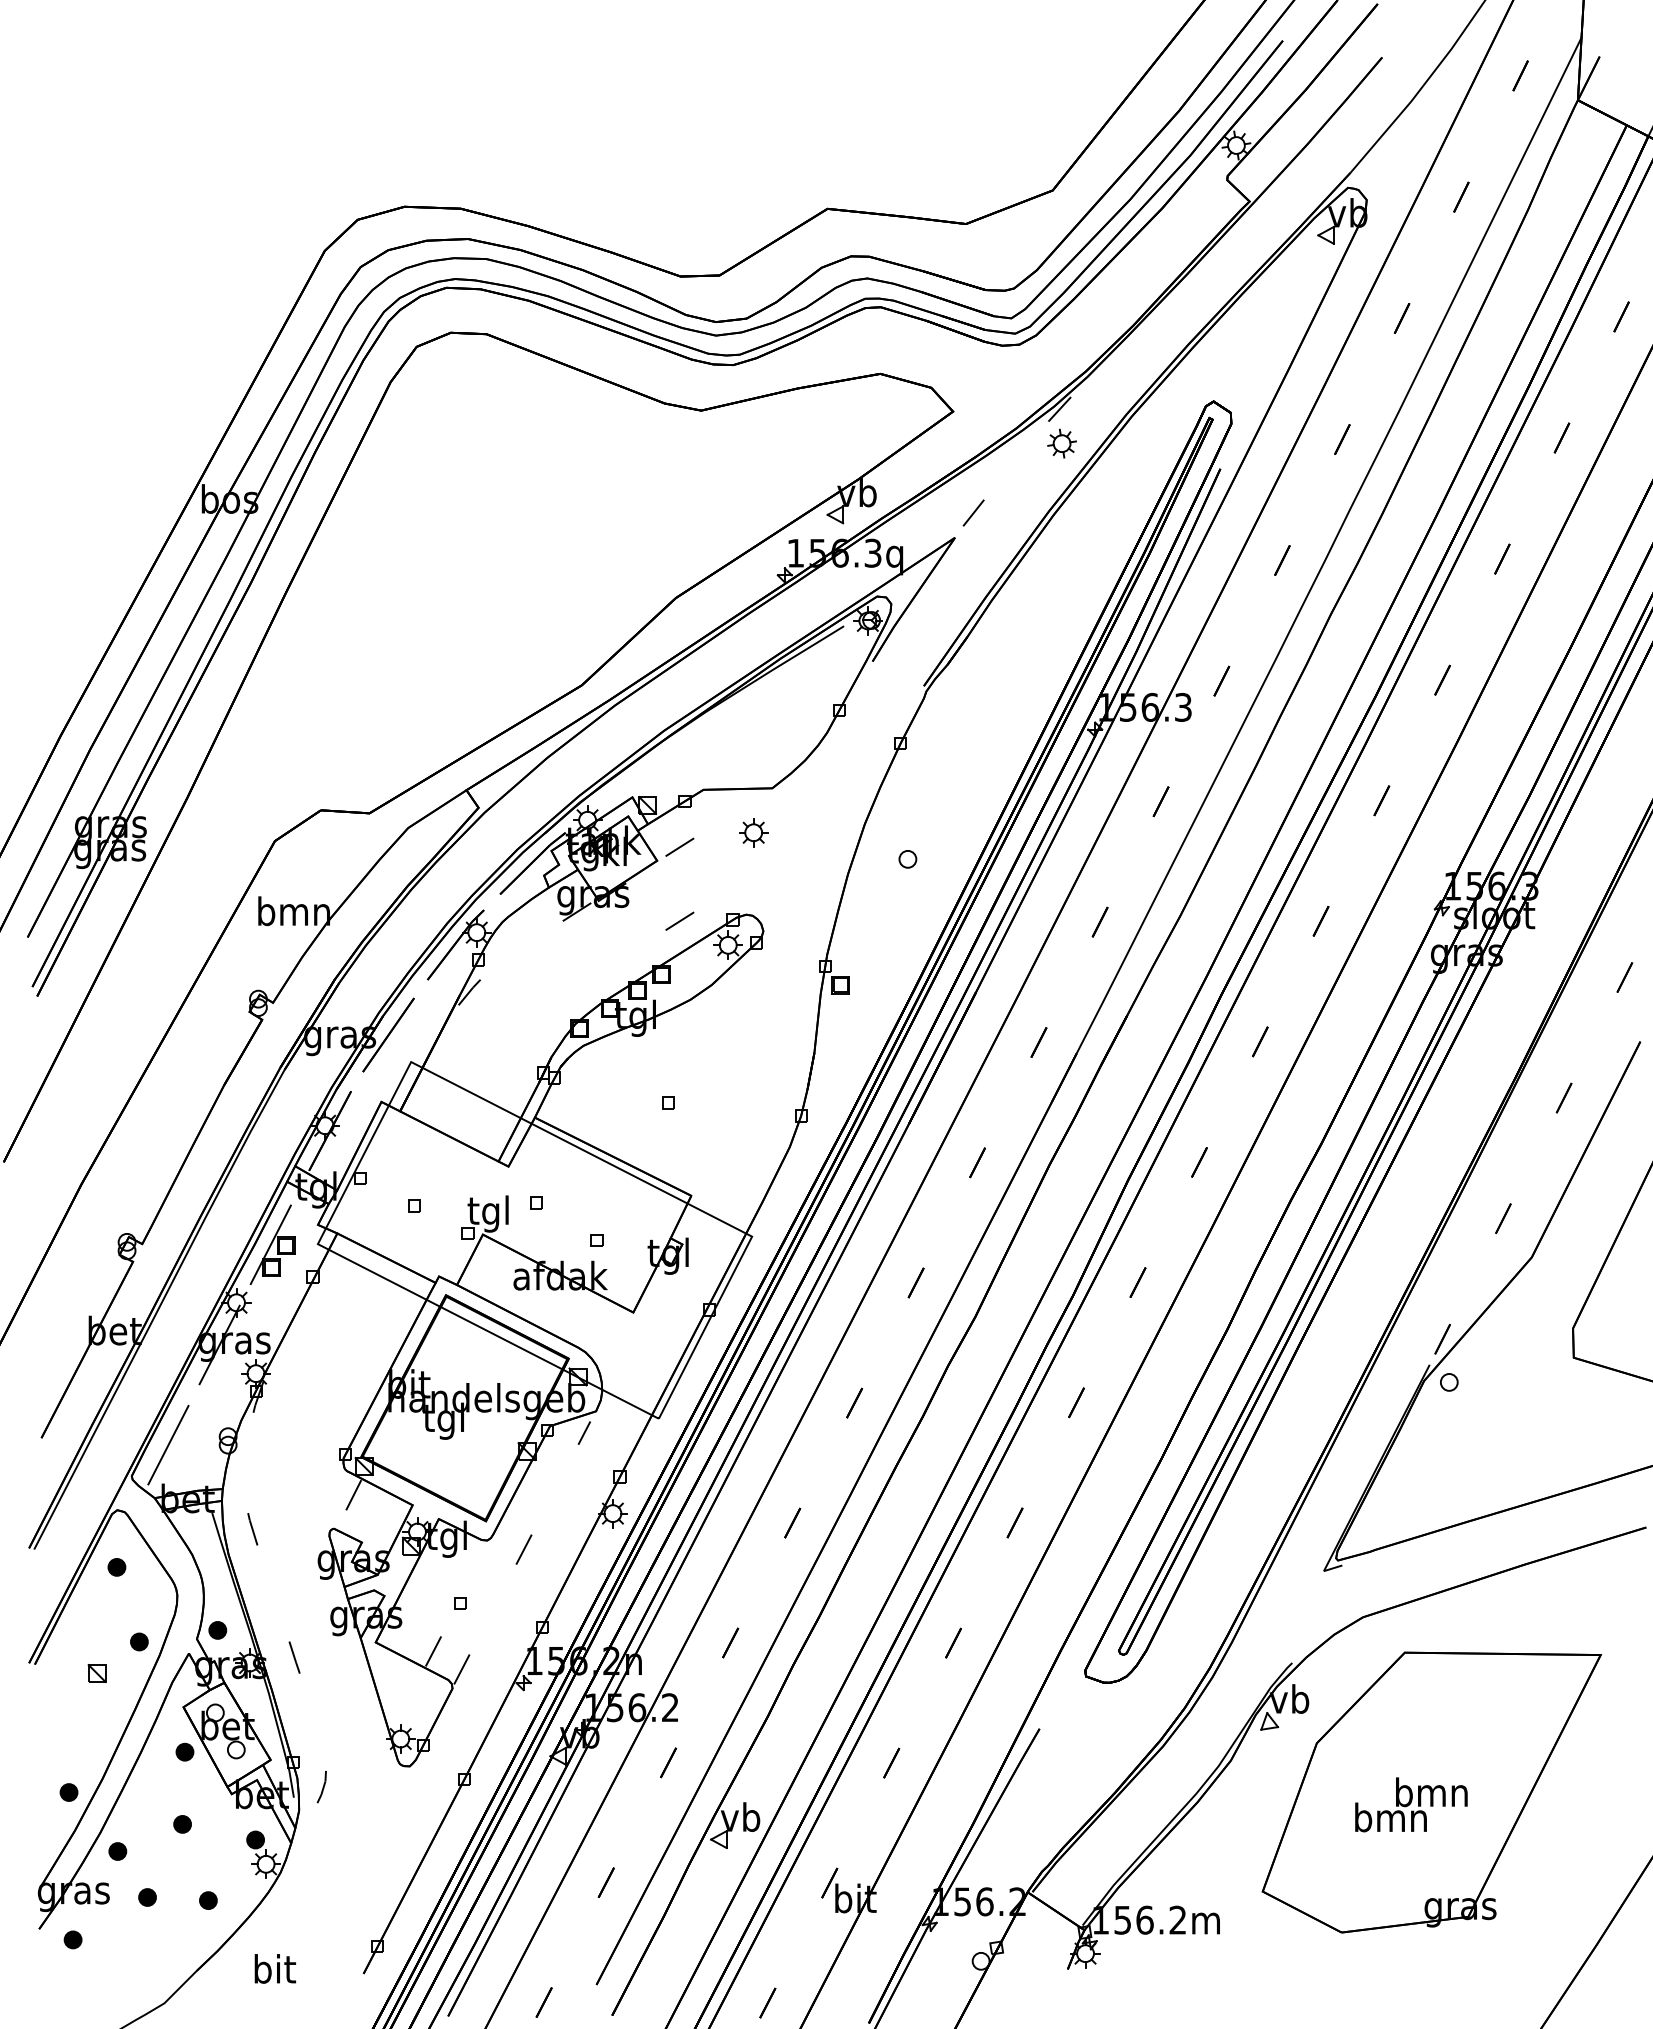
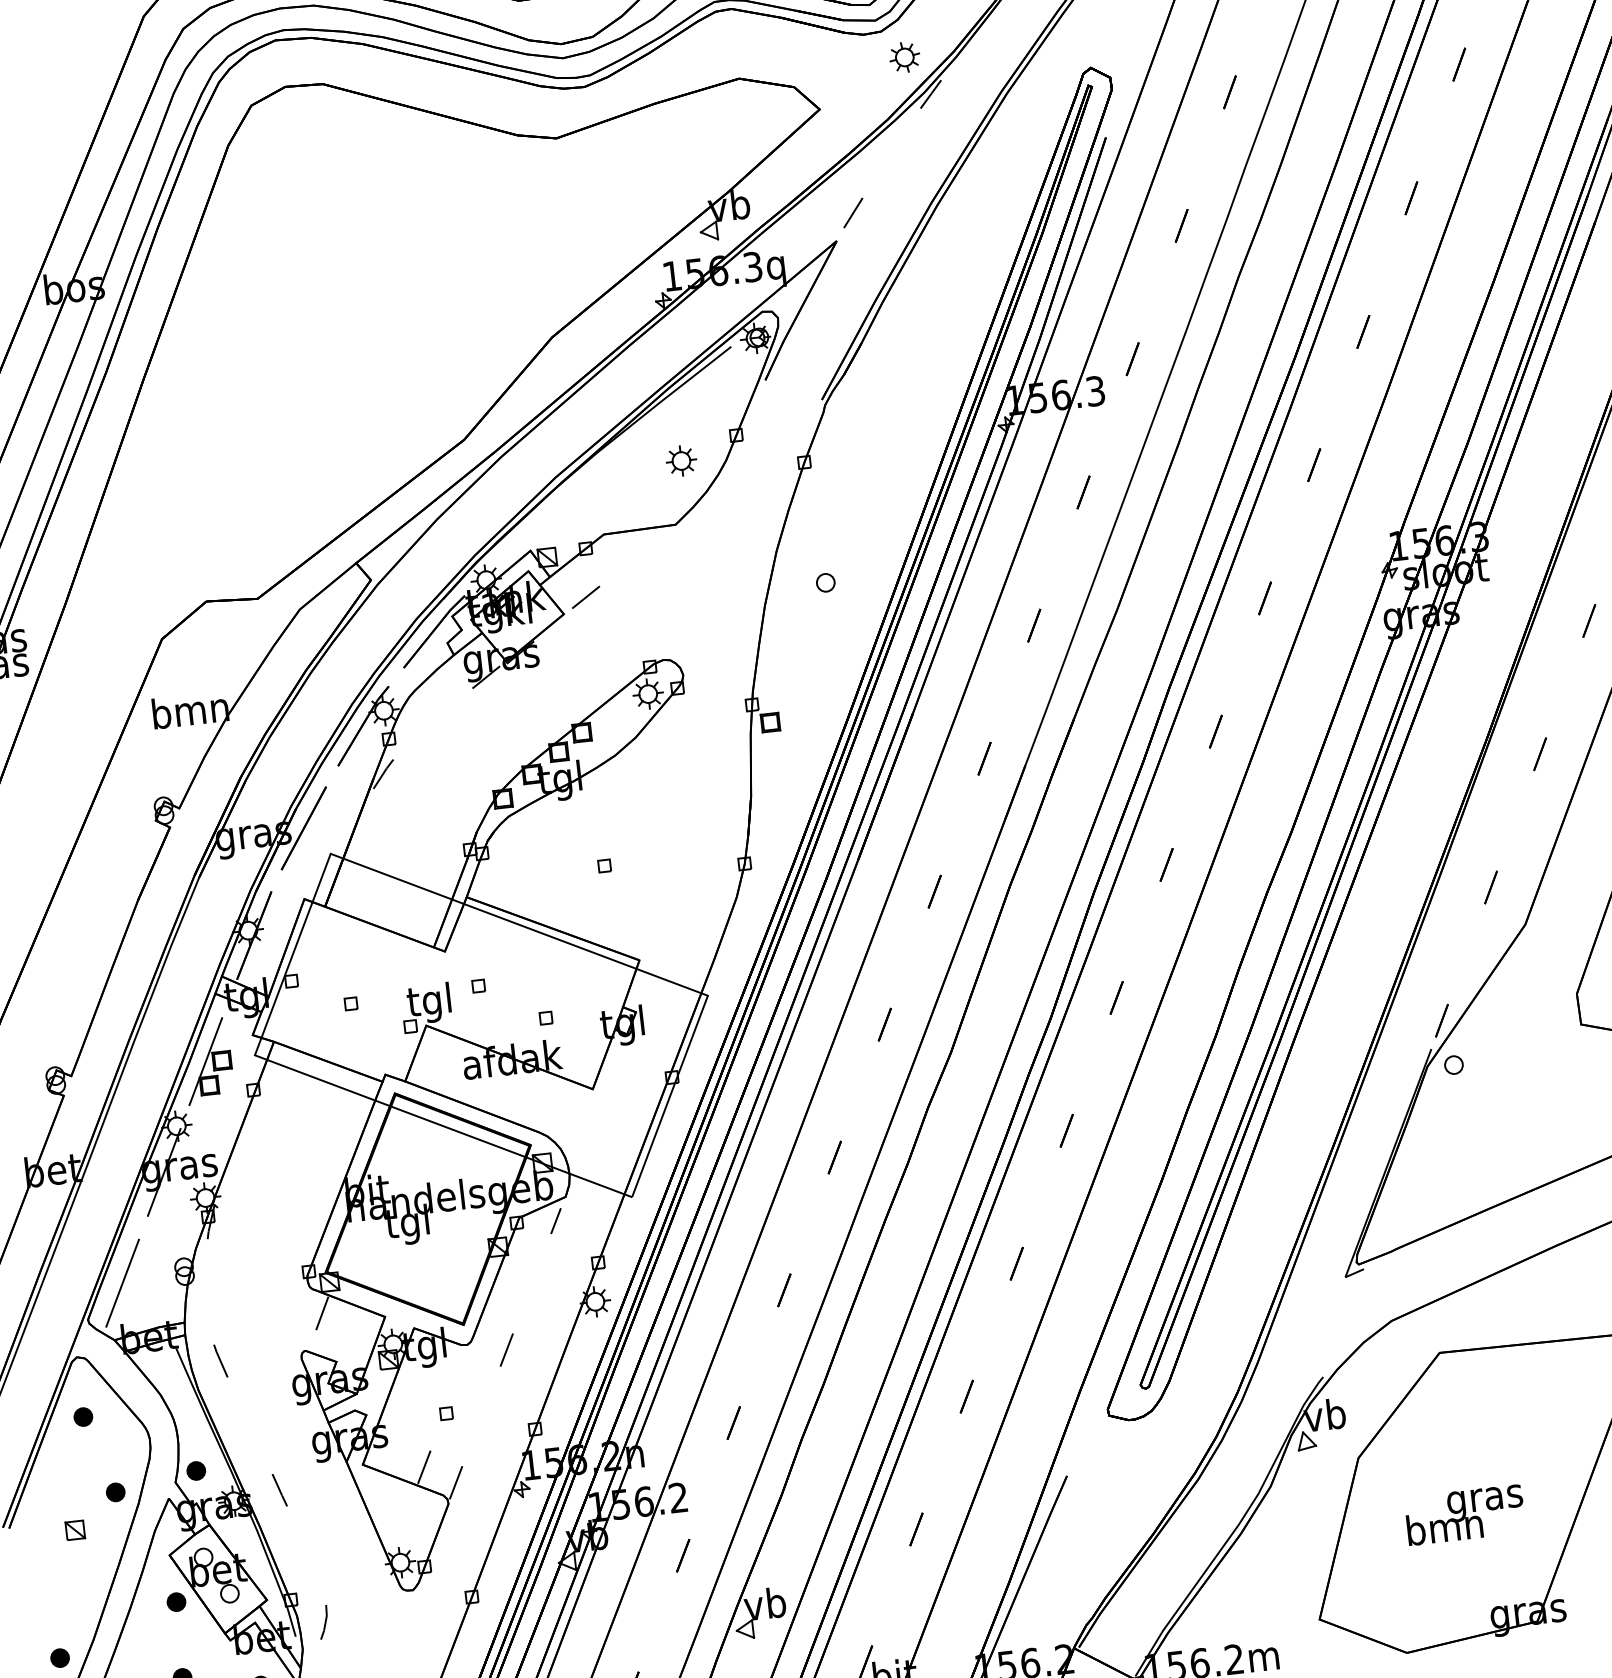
part: (1061, 443) -> (904, 57), moved
part: (753, 832) -> (681, 460), moved
line: (679, 920) -> (594, 673), removed
text: (1431, 1795) -> (1484, 1498), bmn -> gras

